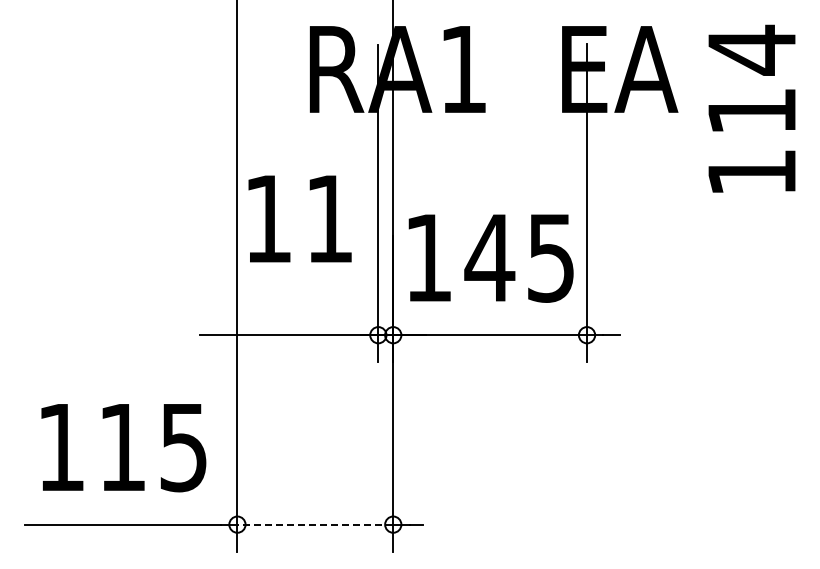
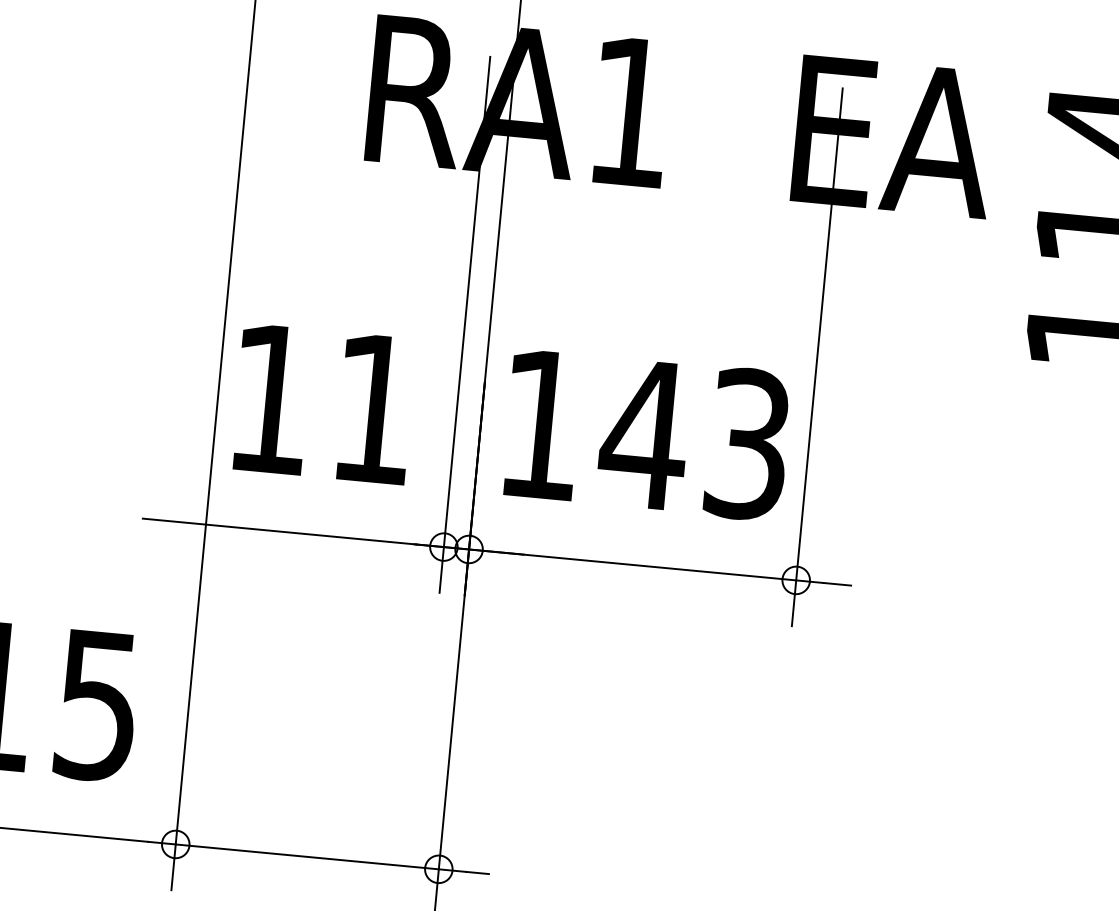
text: (299, 218) -> (323, 403), moved
text: (551, 257) -> (748, 443), 145 -> 143
line: (315, 524) -> (307, 856), dashed -> solid

